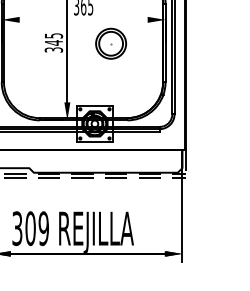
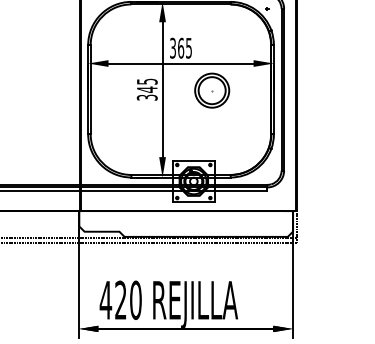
line: (83, 19) -> (180, 63), added
text: (30, 227) -> (120, 299), 309 -> 420

